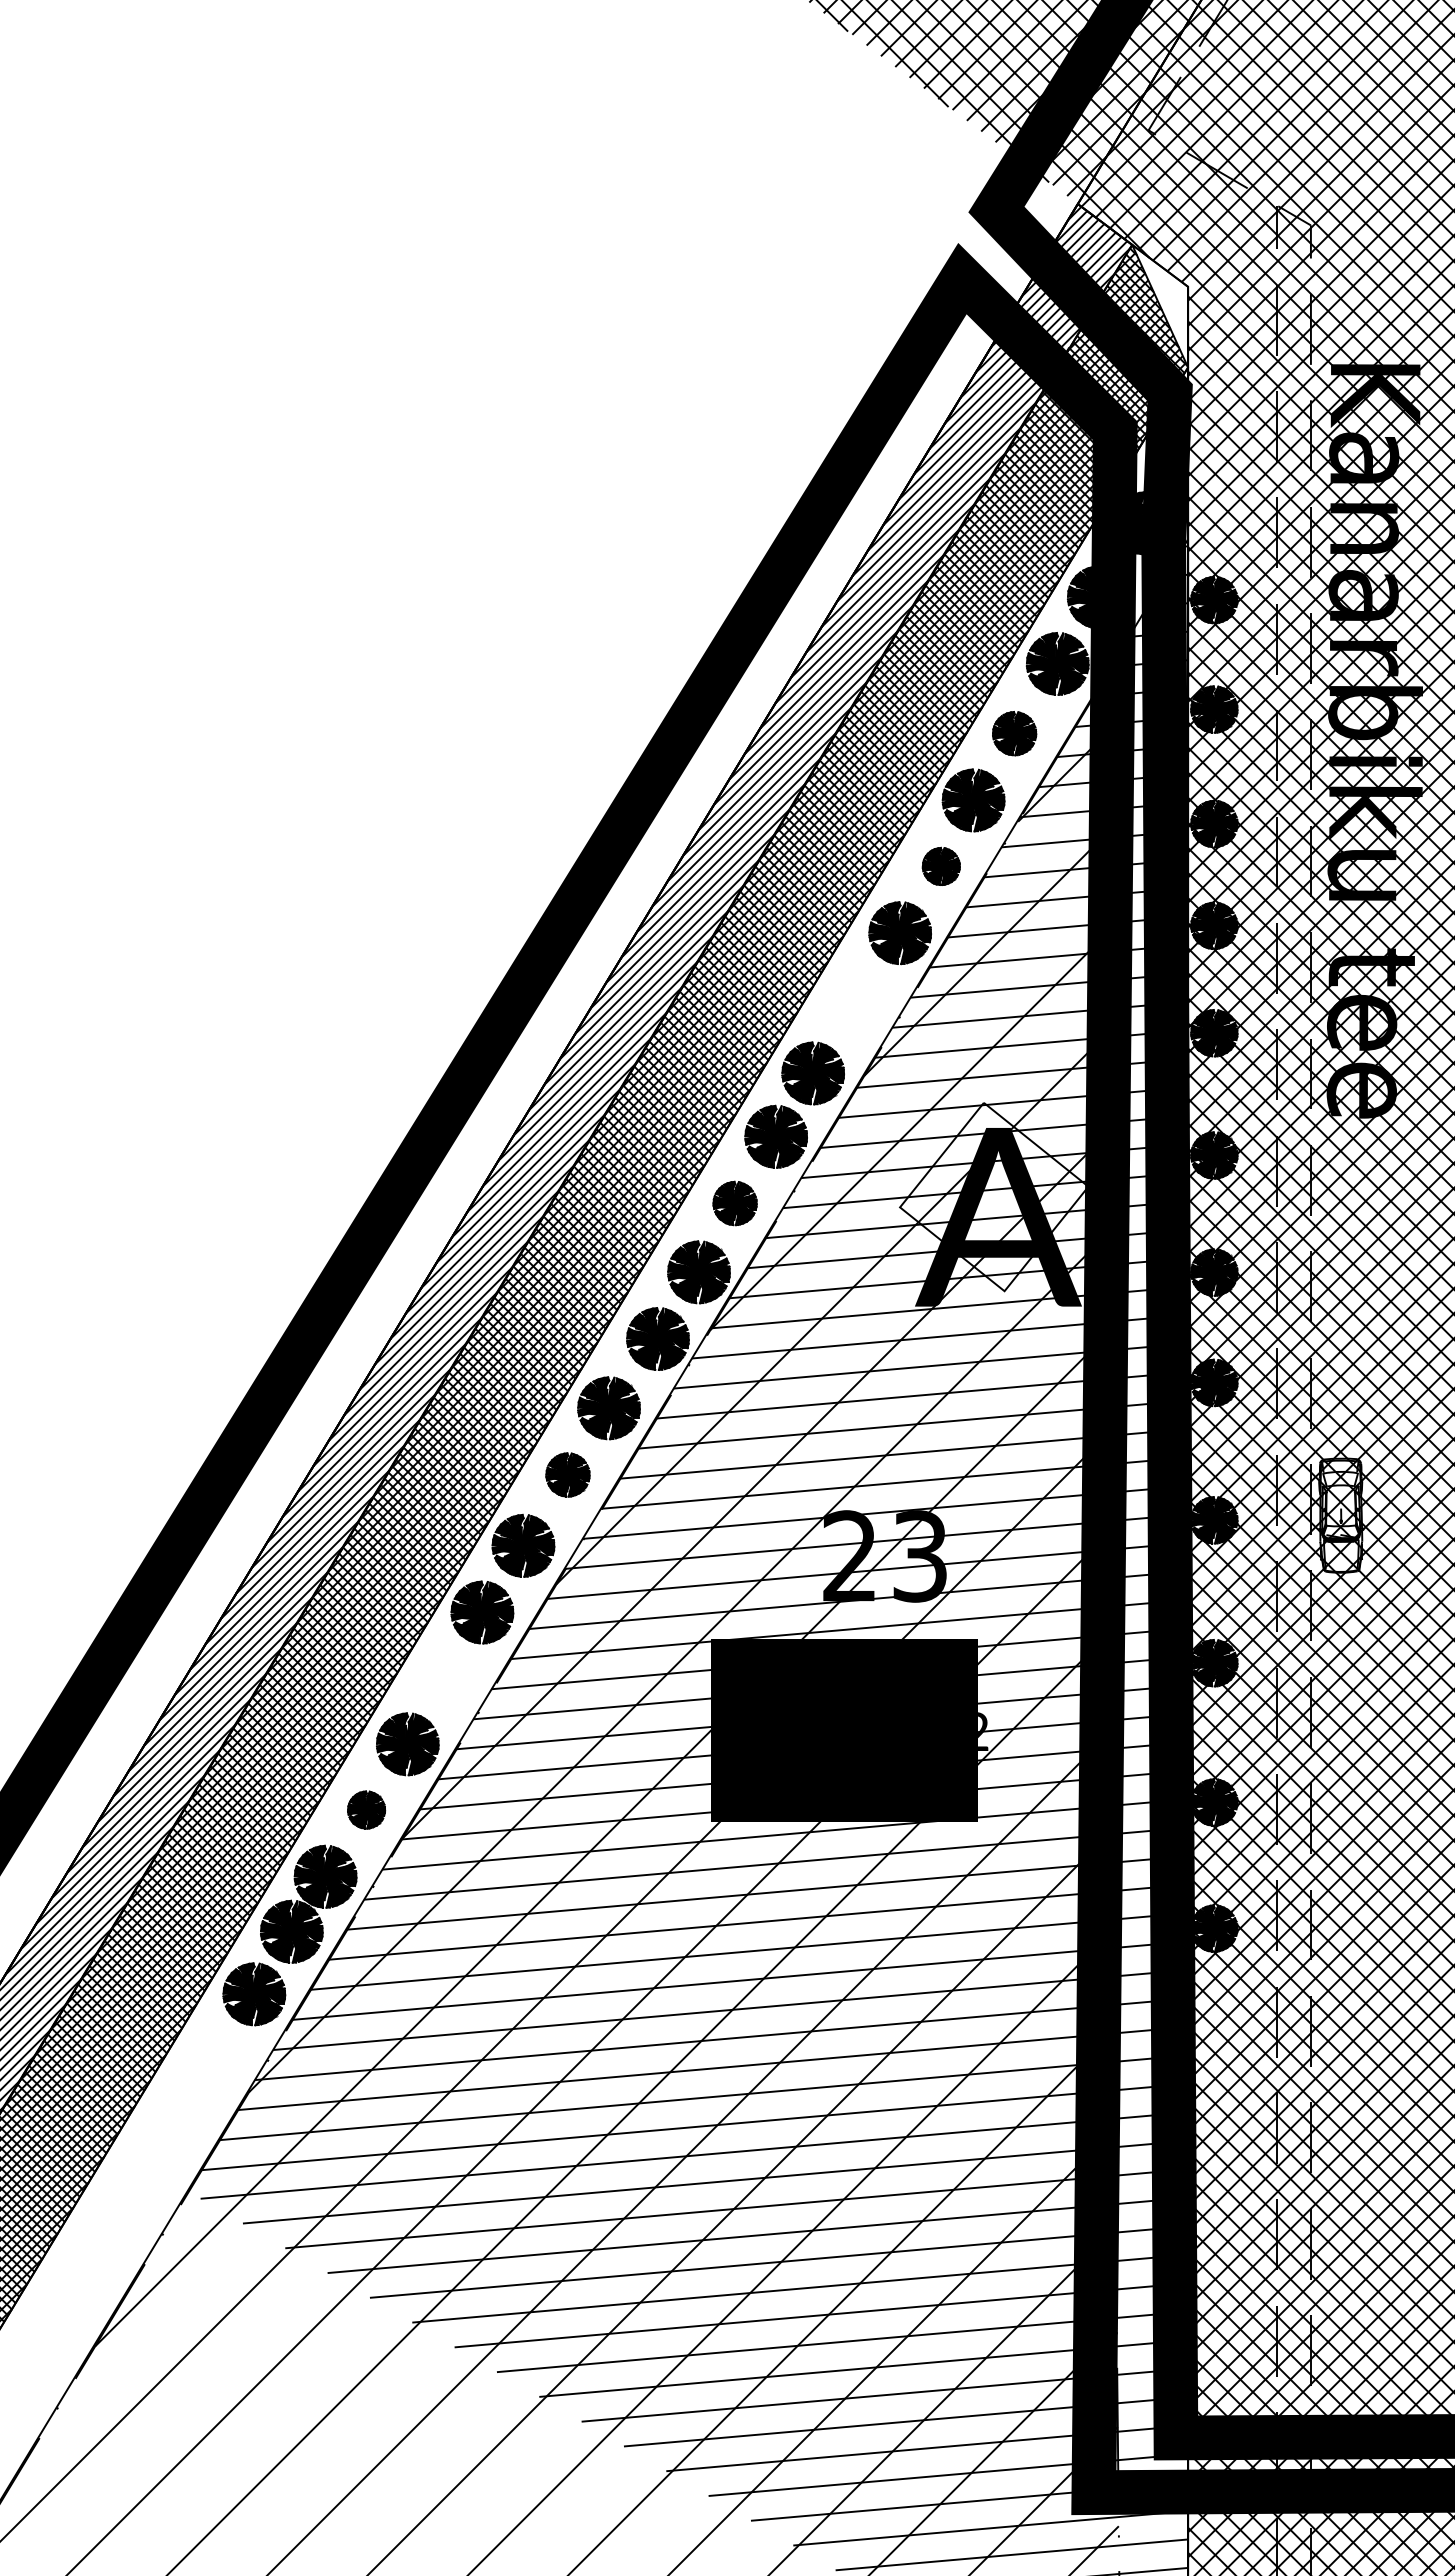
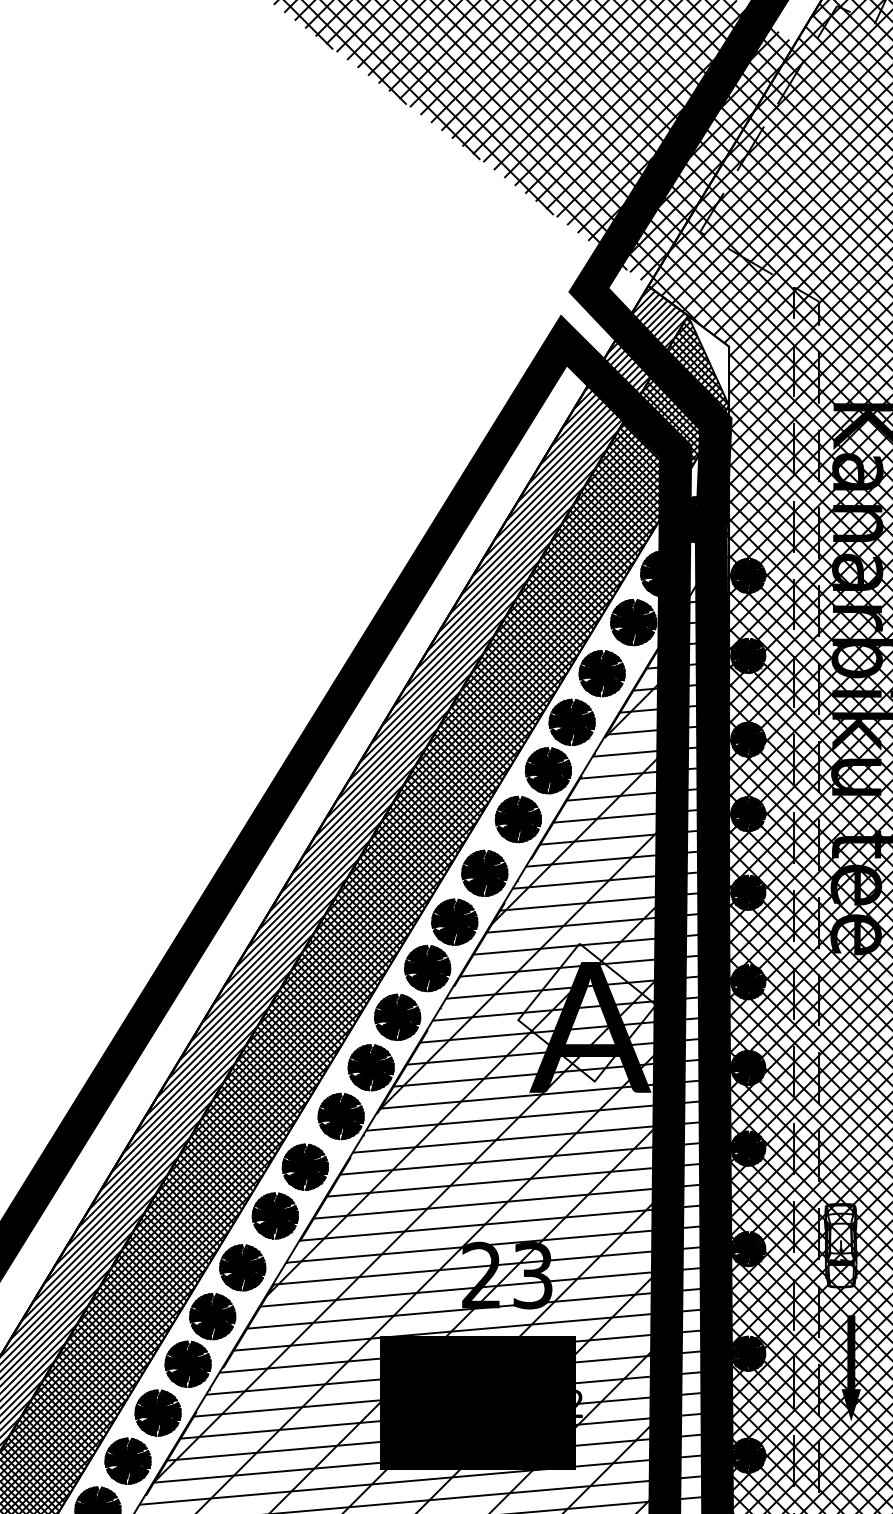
part: (1014, 733) -> (602, 673), size x1.43
part: (941, 866) -> (548, 770), size x1.67
part: (854, 1006) -> (484, 873), added
part: (734, 1203) -> (397, 1017), size x1.43
part: (567, 1474) -> (274, 1215), size x1.43
part: (448, 1677) -> (187, 1364), added
fill: (1354, 1682) -> (850, 1367), added
part: (366, 1809) -> (127, 1460), size x1.67

